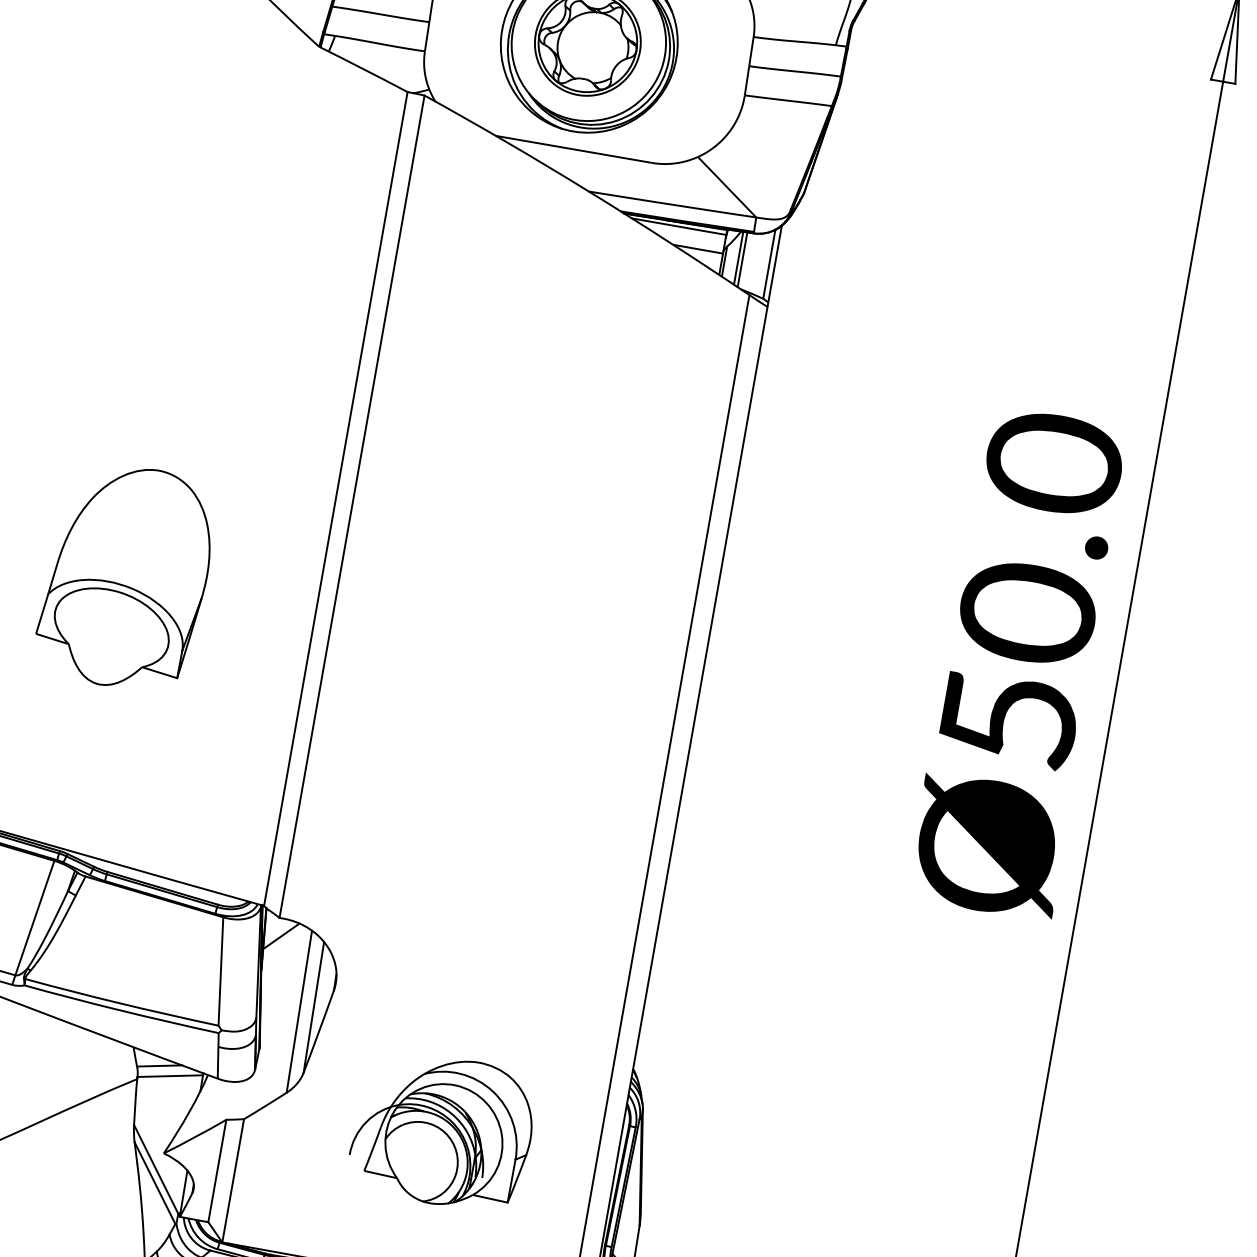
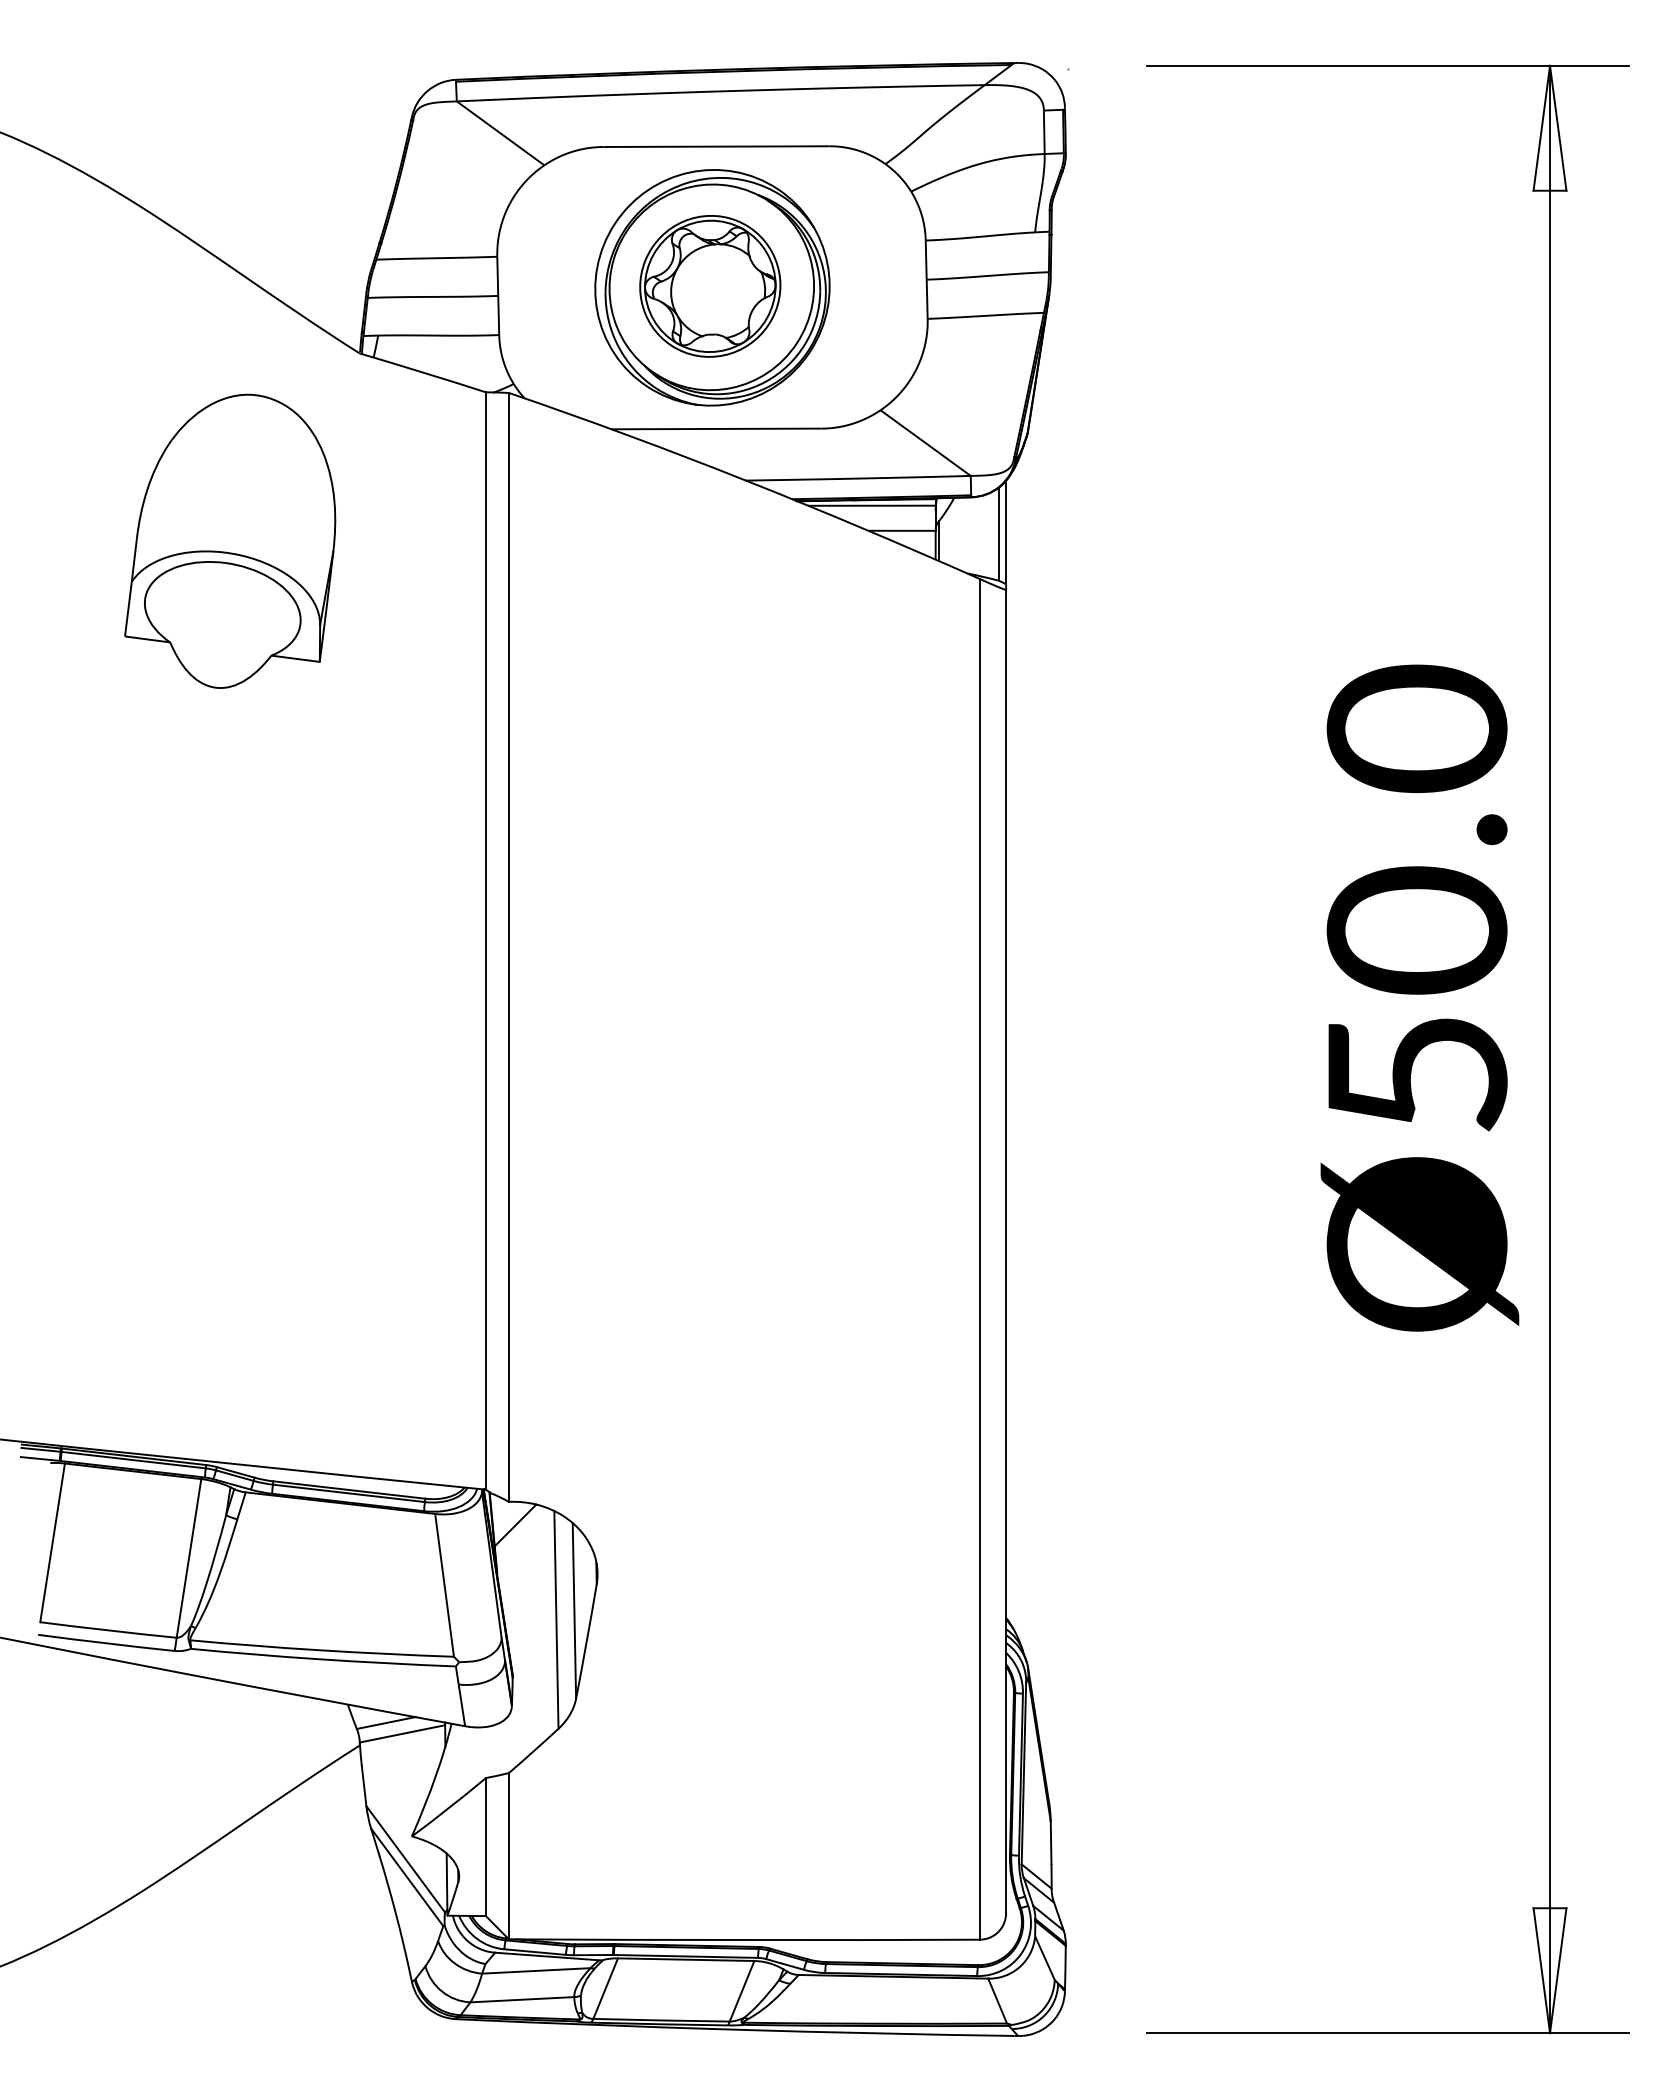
line: (739, 257) -> (957, 532), removed
line: (742, 259) -> (962, 533), removed
part: (126, 576) -> (230, 540), moved
part: (442, 1130) -> (771, 1742), removed

